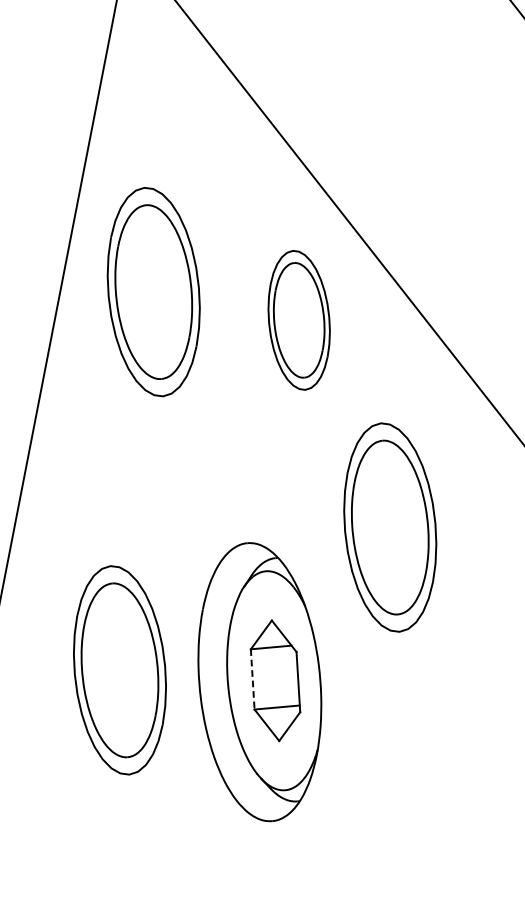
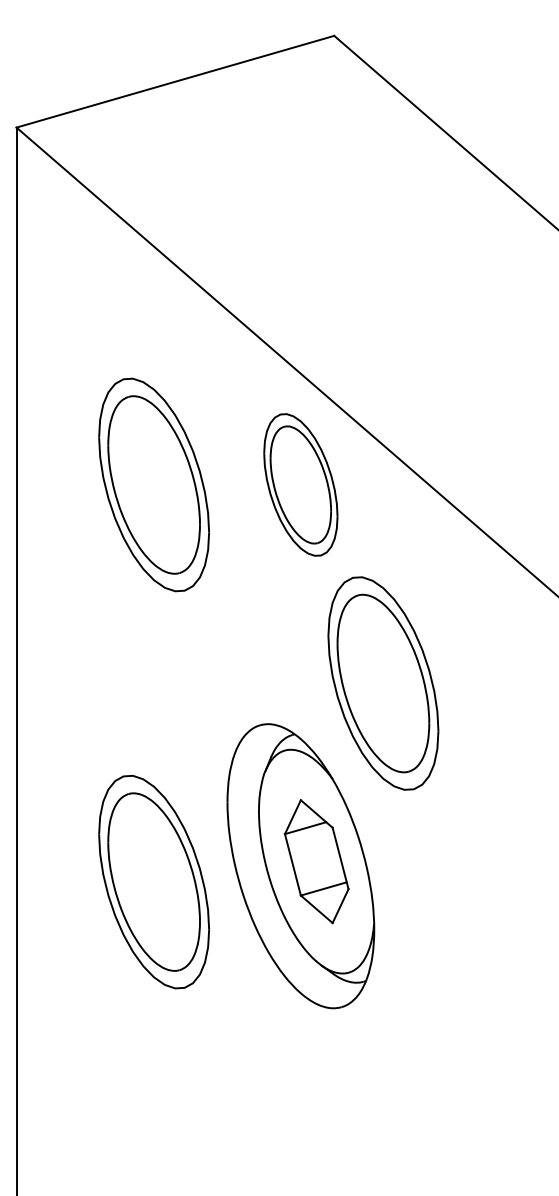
part: (153, 291) -> (153, 484), moved
part: (298, 319) -> (300, 484), moved
part: (390, 527) -> (383, 683), moved
line: (252, 679) -> (292, 864), dashed -> solid

